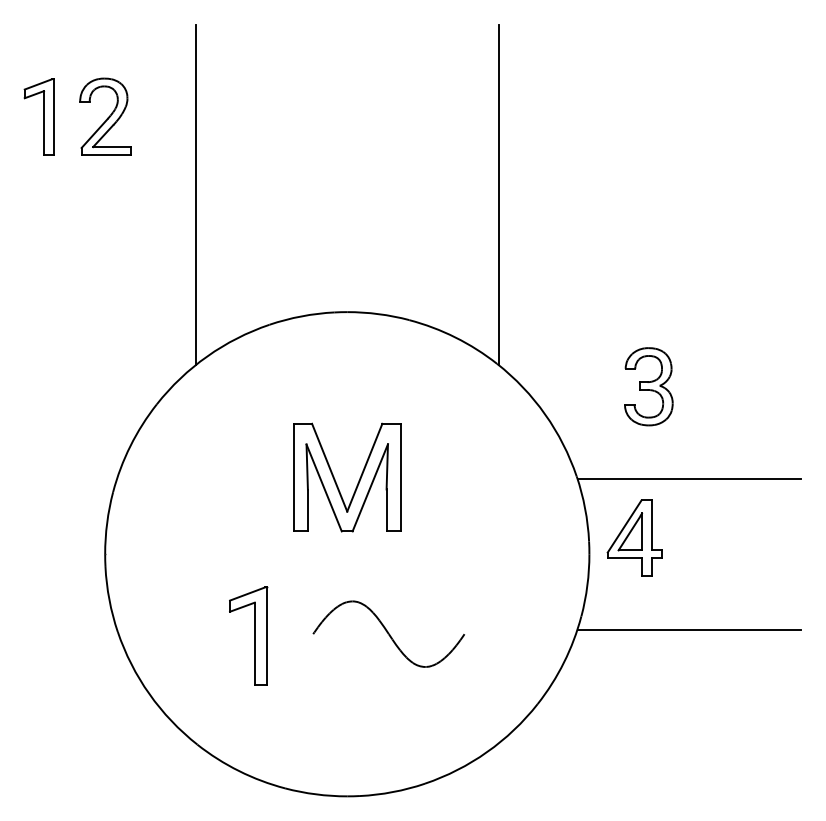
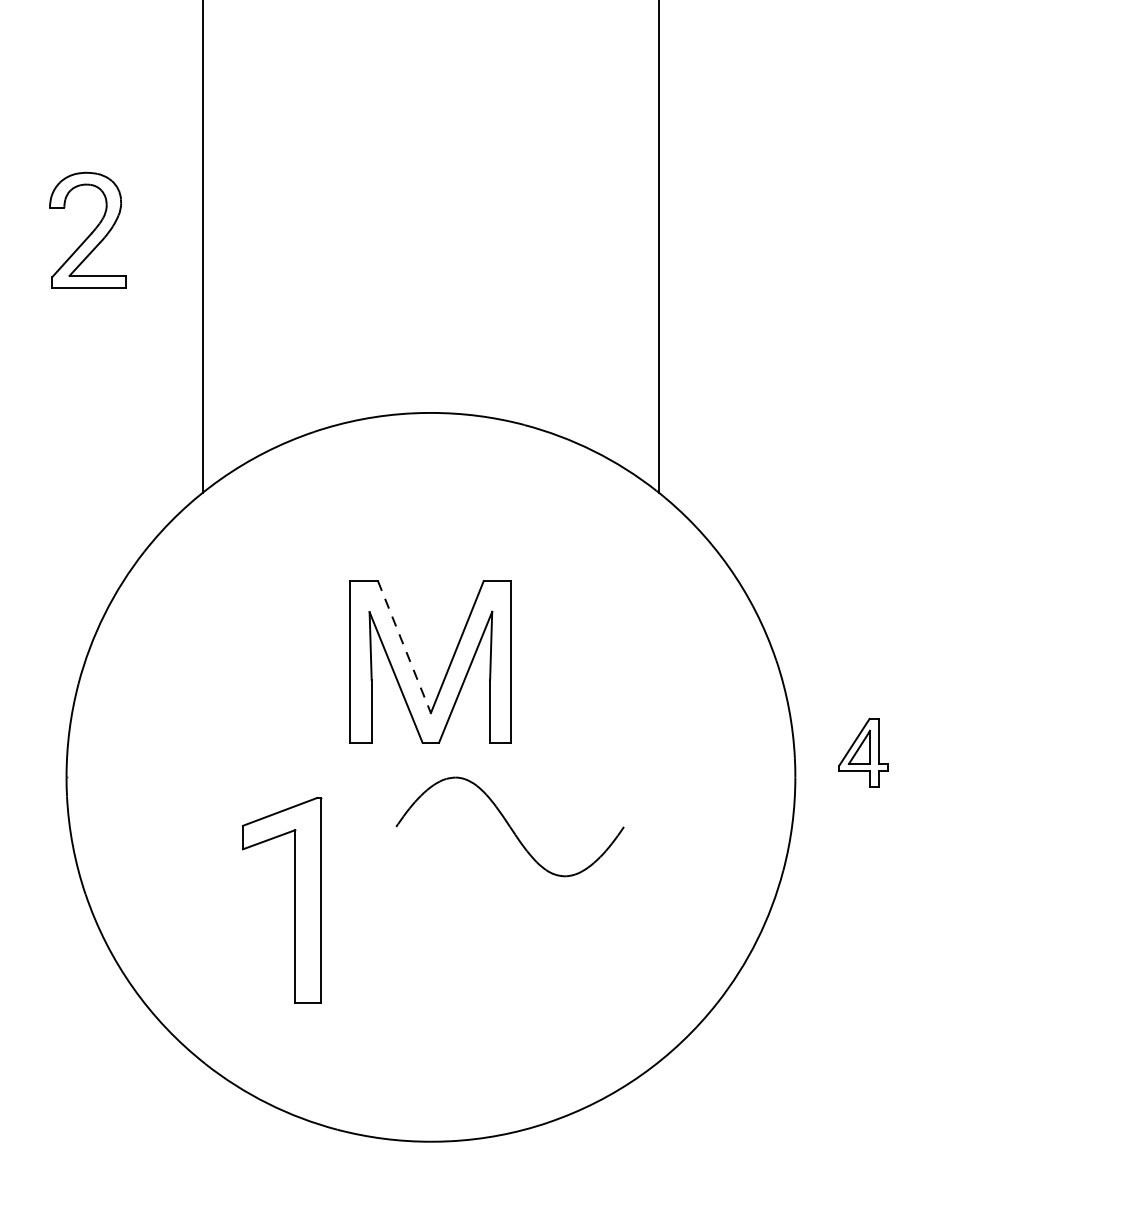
part: (105, 116) -> (88, 229), moved
part: (648, 386) -> (884, 524), removed
line: (329, 468) -> (404, 648), solid -> dashed
line: (689, 478) -> (946, 663), removed
part: (634, 537) -> (863, 752), size x0.6
line: (689, 629) -> (946, 890), removed
part: (388, 633) -> (509, 825), moved
part: (248, 635) -> (282, 899), size x1.4

